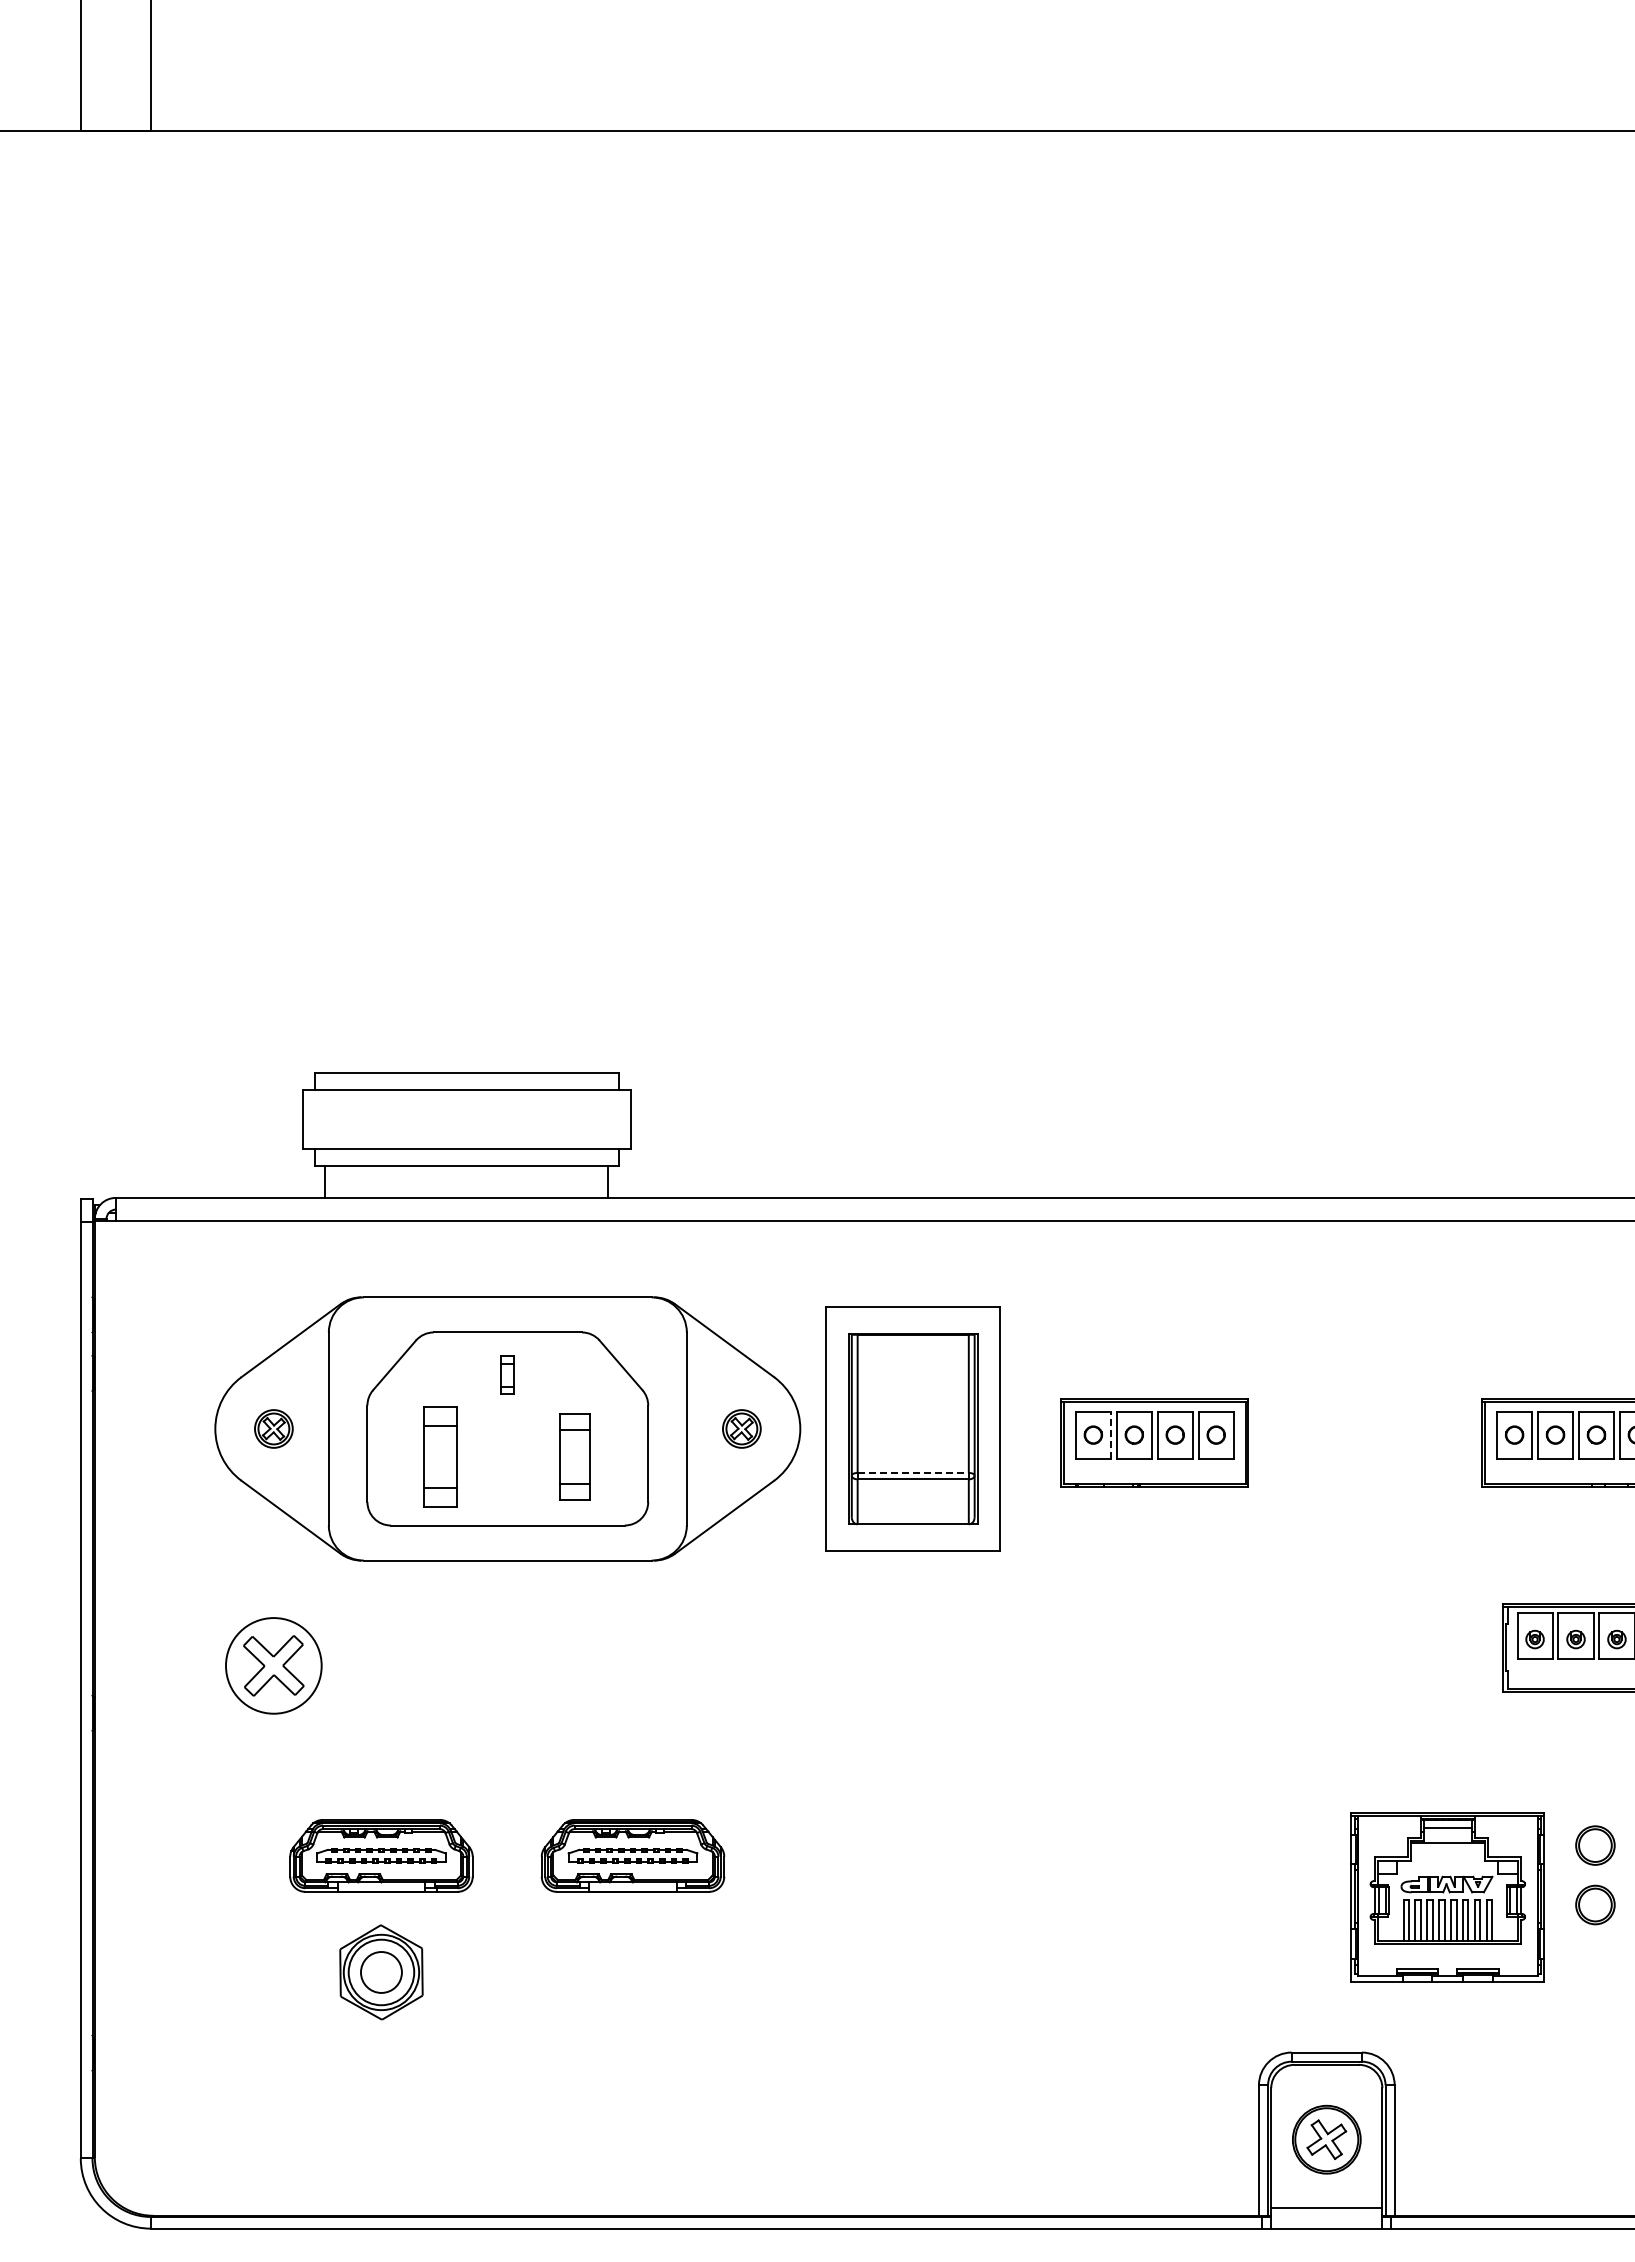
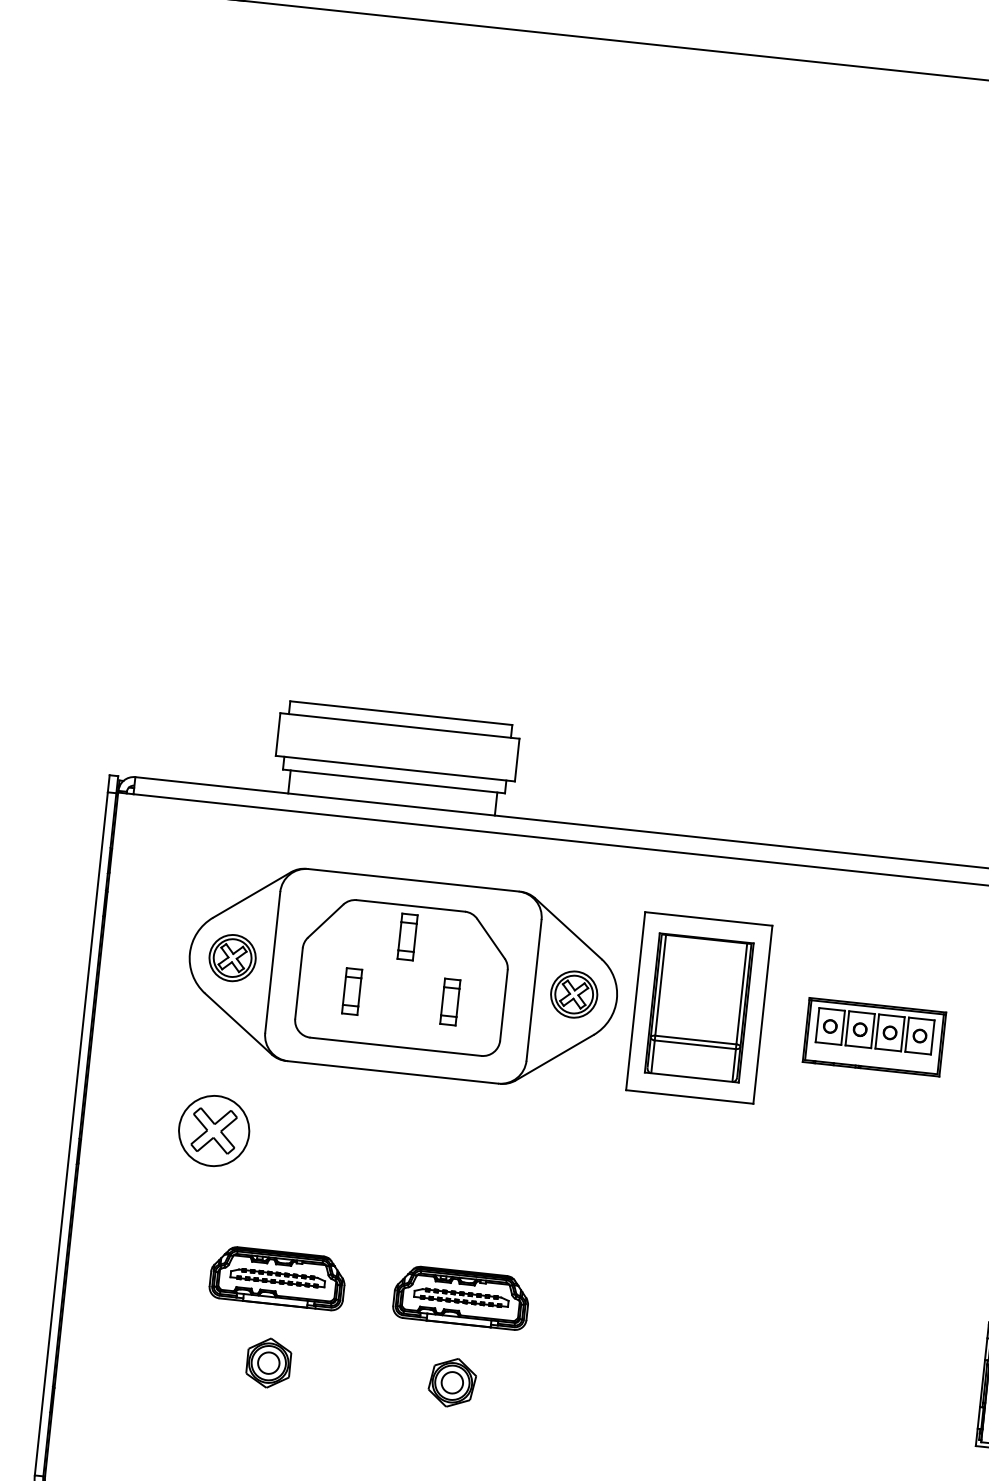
part: (507, 1374) -> (407, 936), size x1.67
part: (273, 1428) -> (232, 957), size x1.67
part: (741, 1428) -> (573, 994), size x1.67
line: (1110, 1434) -> (842, 1027), dashed -> solid
part: (440, 1456) -> (352, 991), size x0.62
part: (575, 1456) -> (450, 1001), size x0.71
line: (913, 1472) -> (696, 1039), dashed -> solid
part: (381, 1972) -> (268, 1363), size x0.71
part: (632, 1972) -> (452, 1382), added

